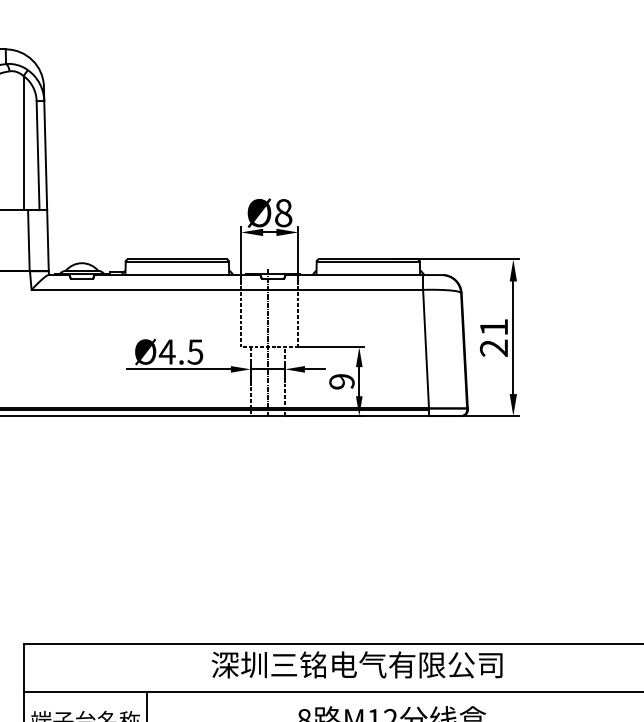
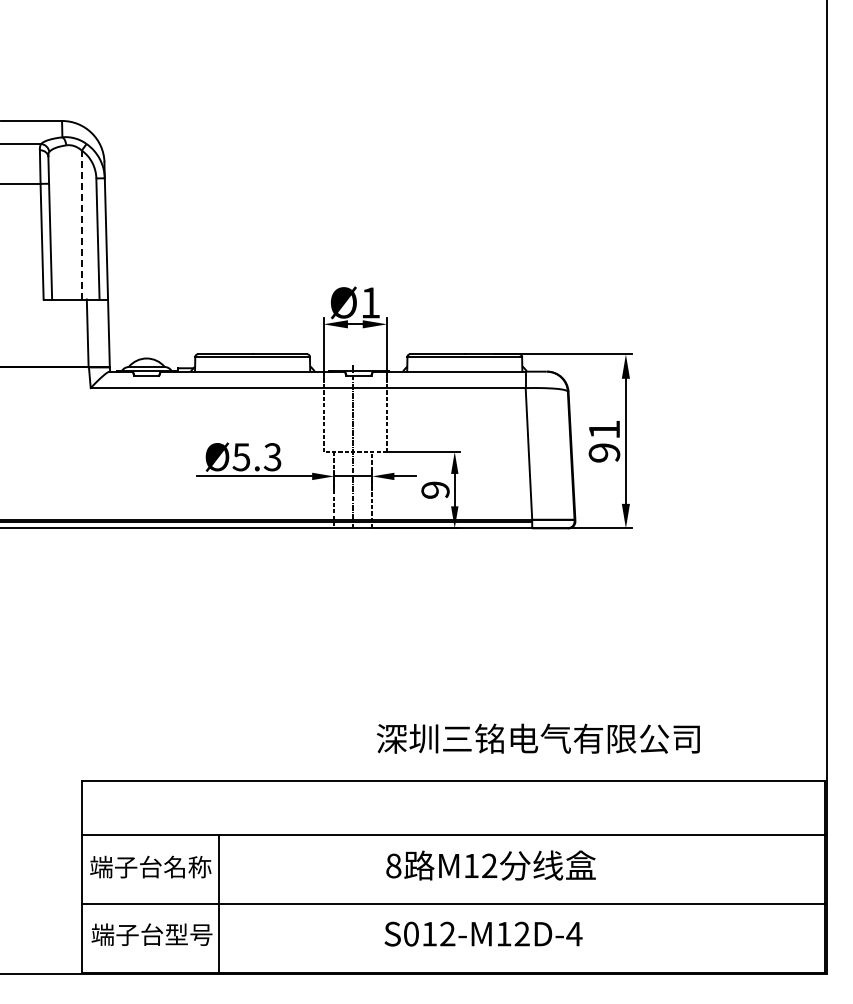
line: (23, 142) -> (81, 224), solid -> dashed
text: (283, 212) -> (370, 302), Ø8 -> Ø1
text: (494, 347) -> (604, 452), 21 -> 91
text: (180, 352) -> (256, 457), Ø4.5 -> Ø5.3
text: (356, 664) -> (537, 738), moved

